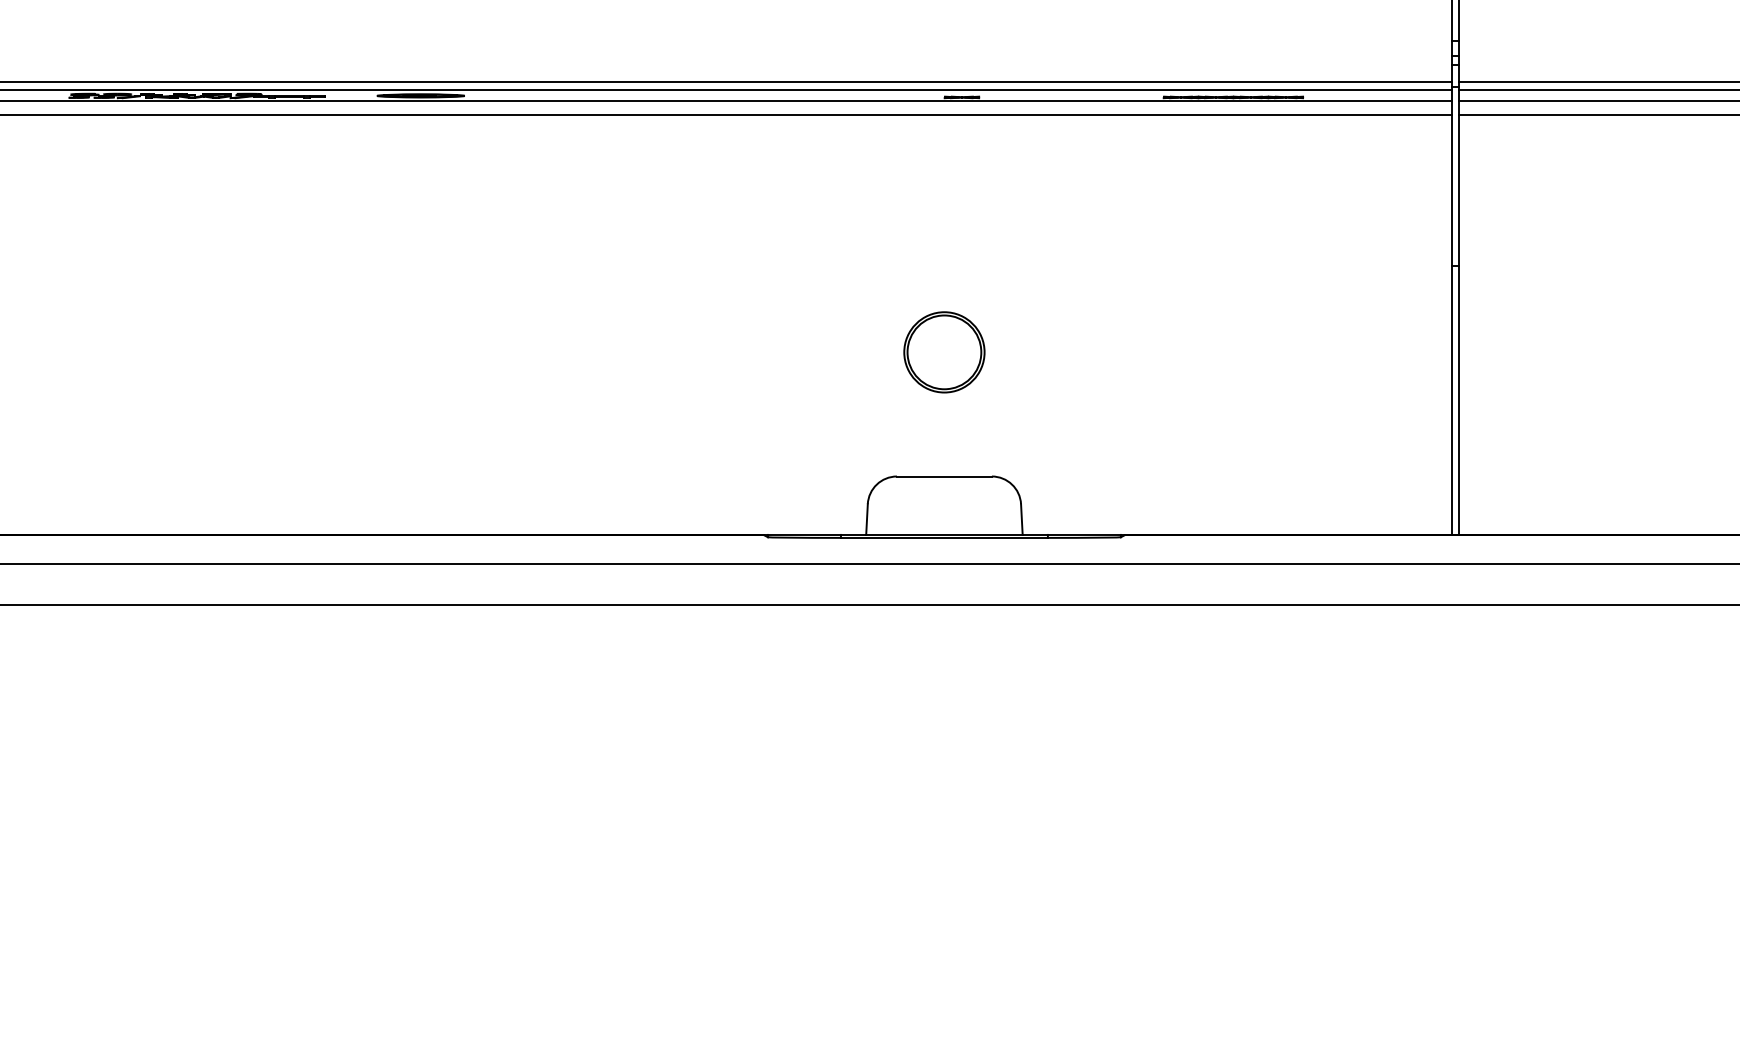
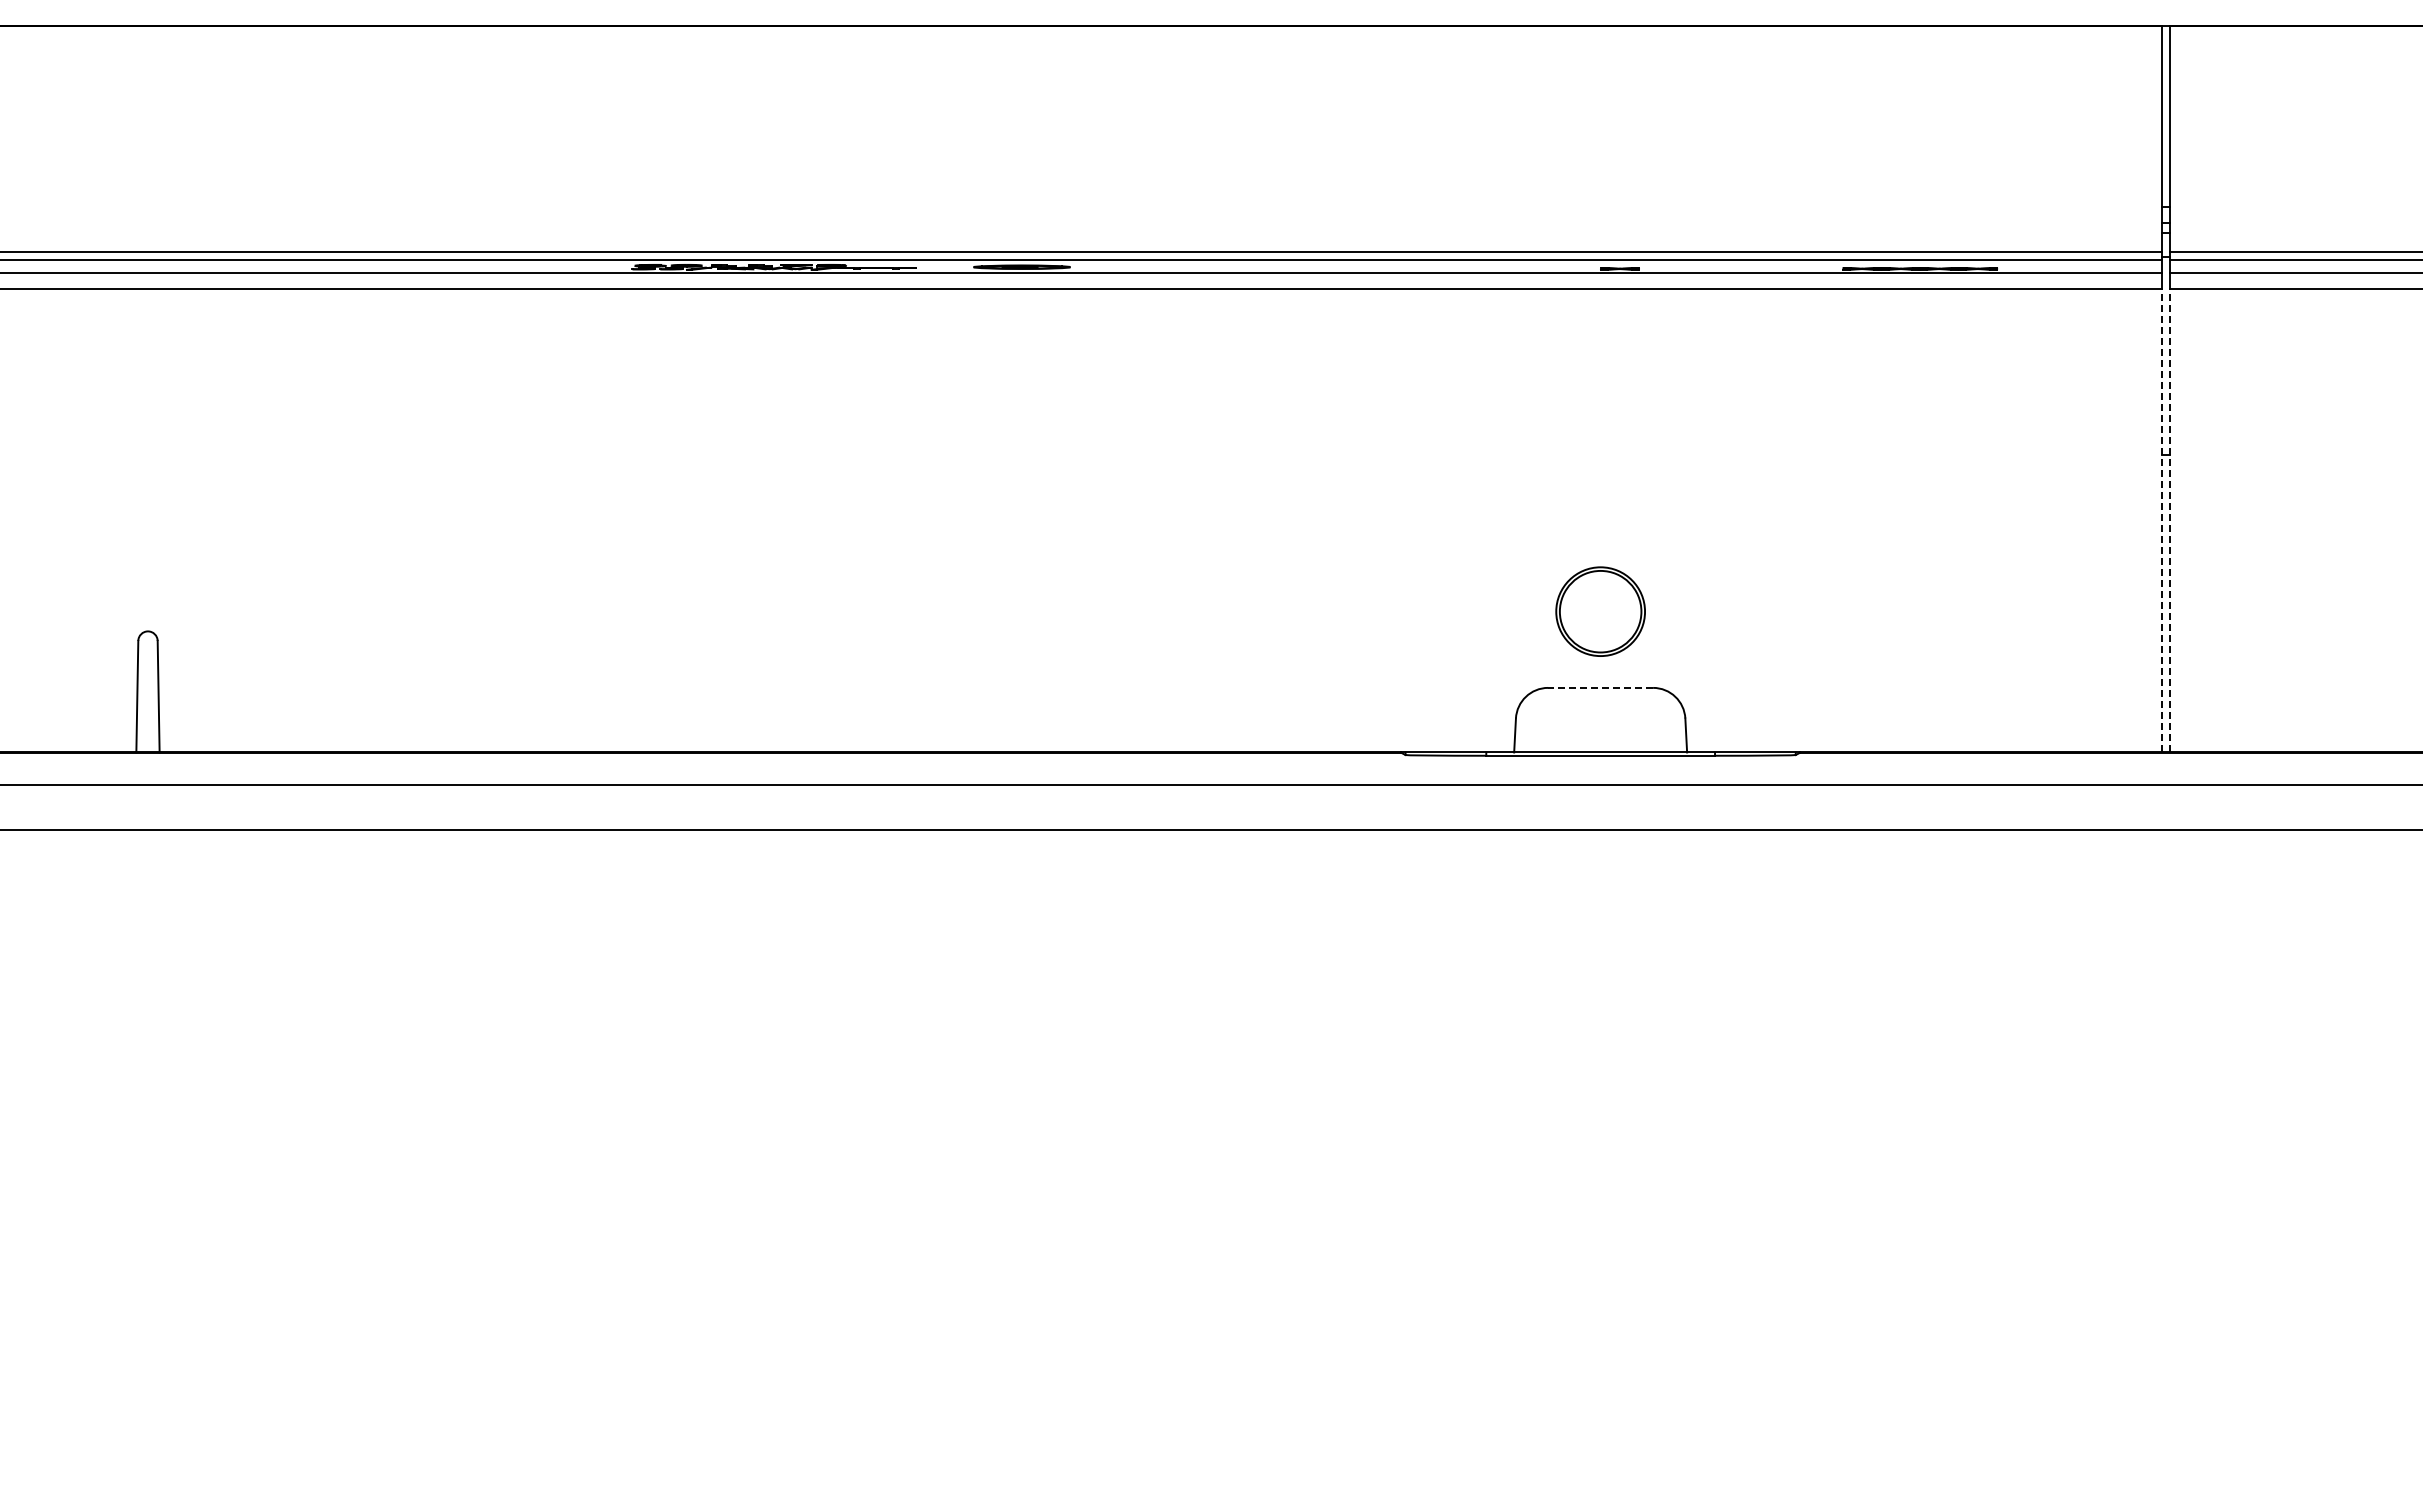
line: (1451, 325) -> (2161, 520), solid -> dashed
line: (1459, 325) -> (2169, 520), solid -> dashed
part: (944, 352) -> (1600, 611), moved
line: (944, 476) -> (1600, 687), solid -> dashed

